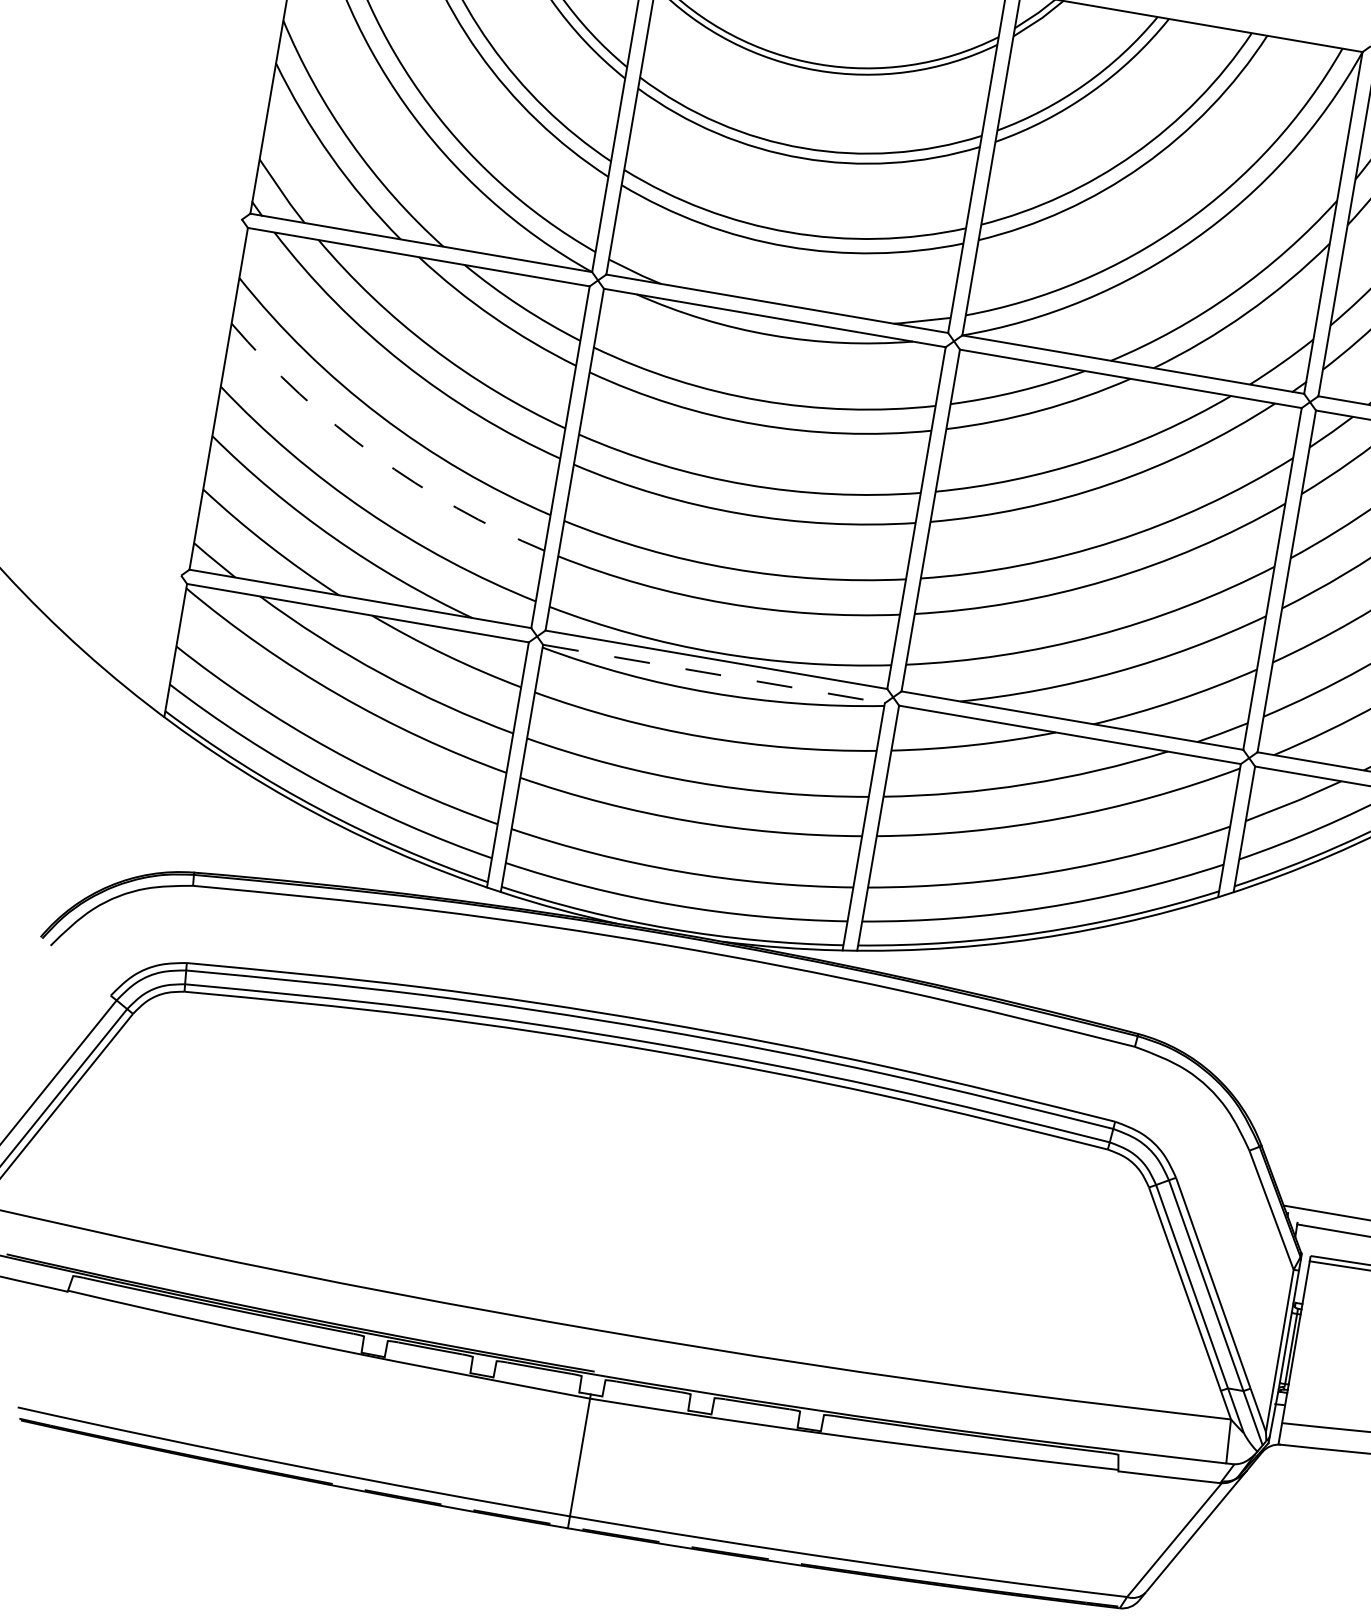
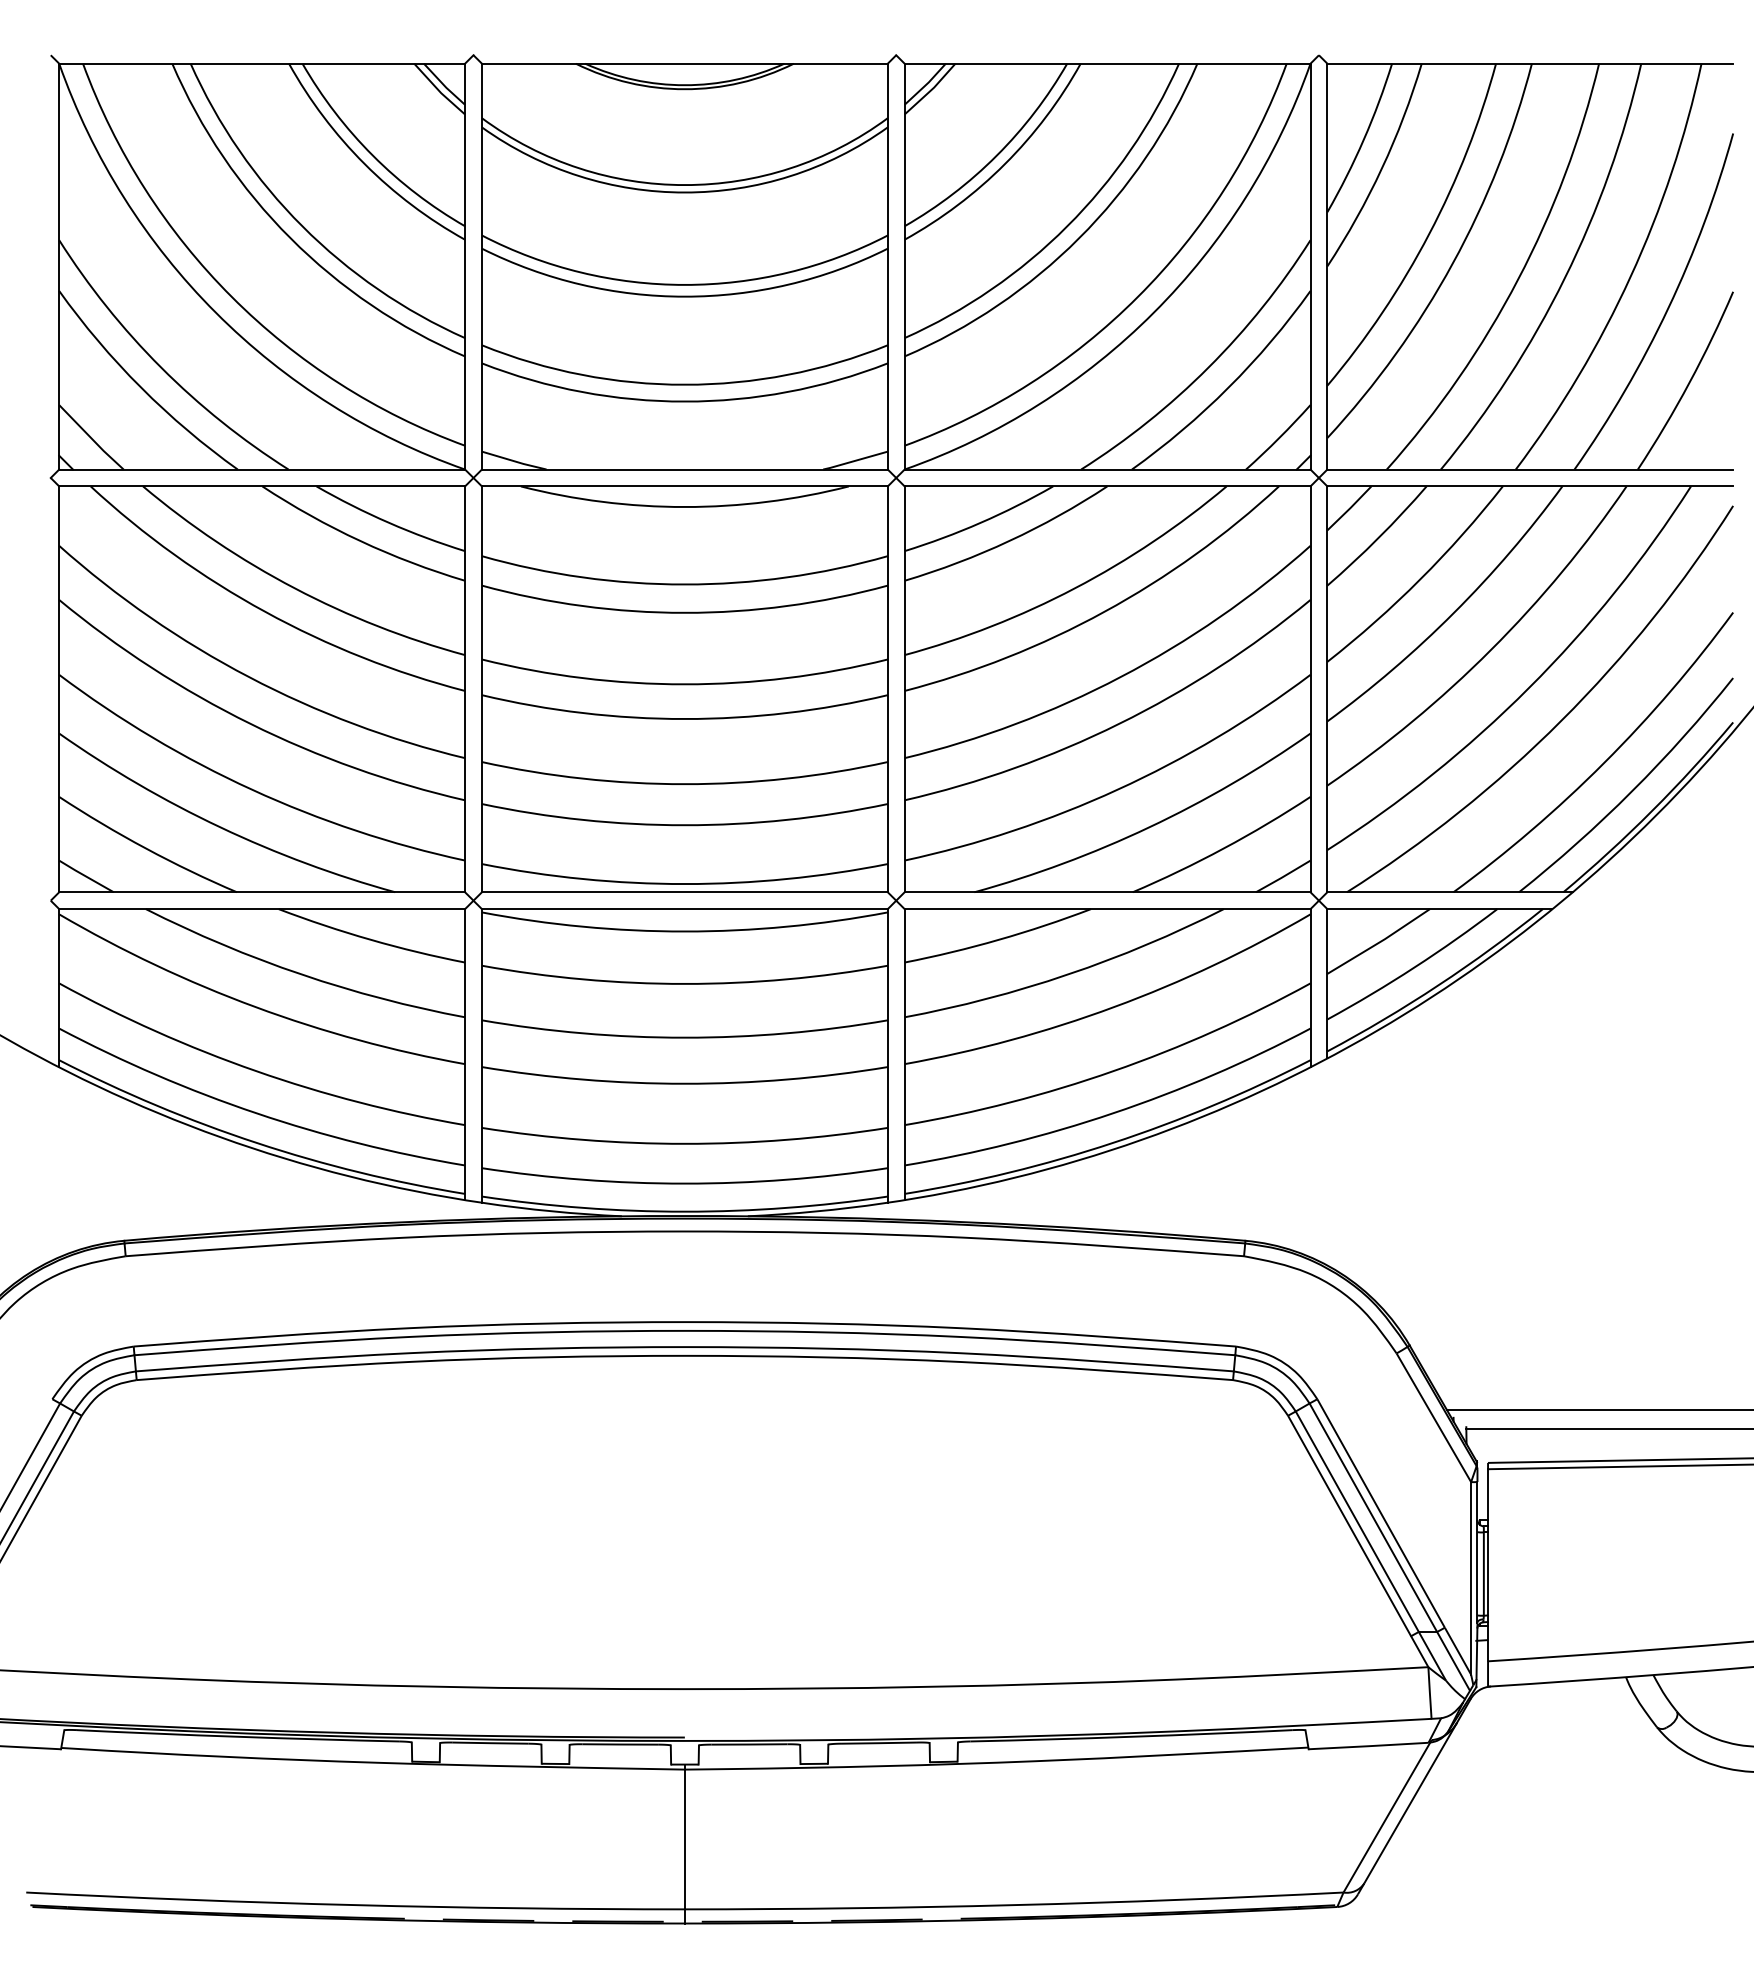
arc: (374, 455) -> (250, 723), dashed -> solid
line: (713, 674) -> (684, 909), dashed -> solid

